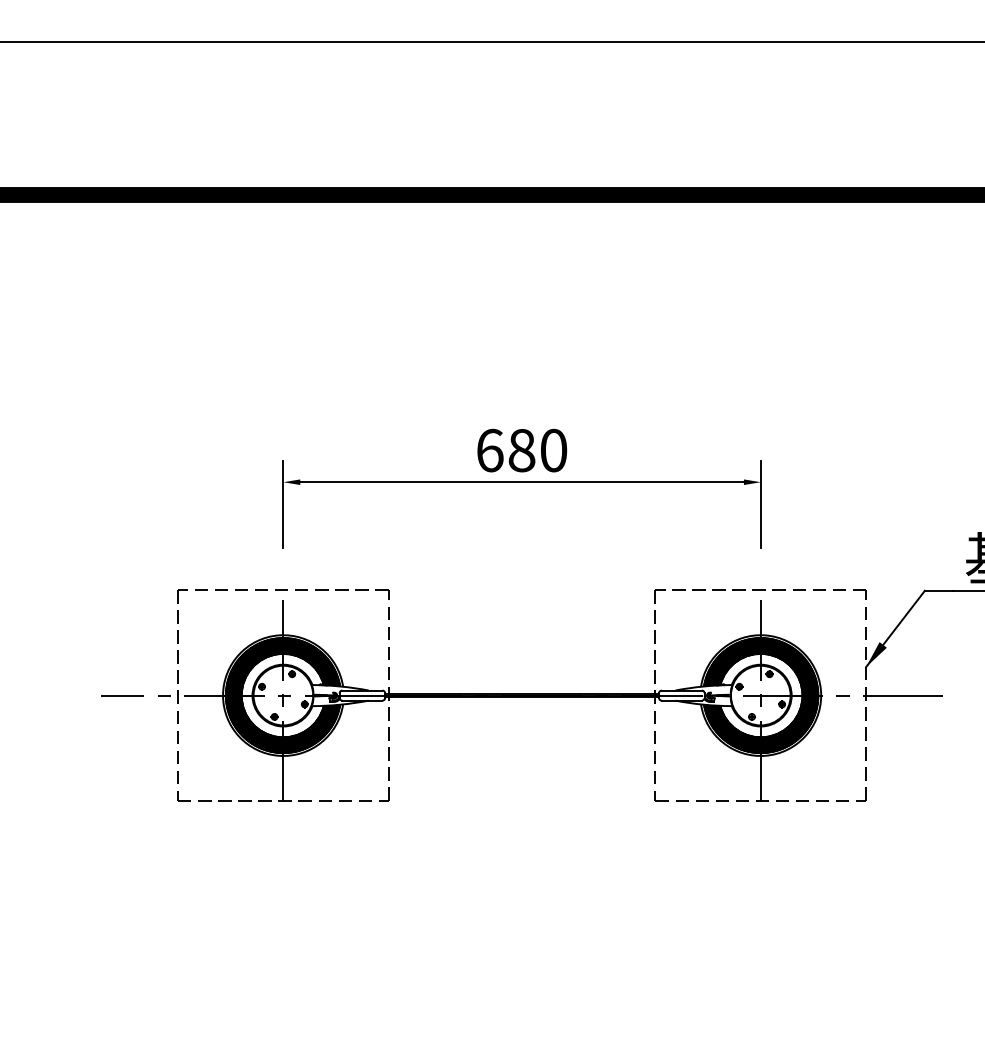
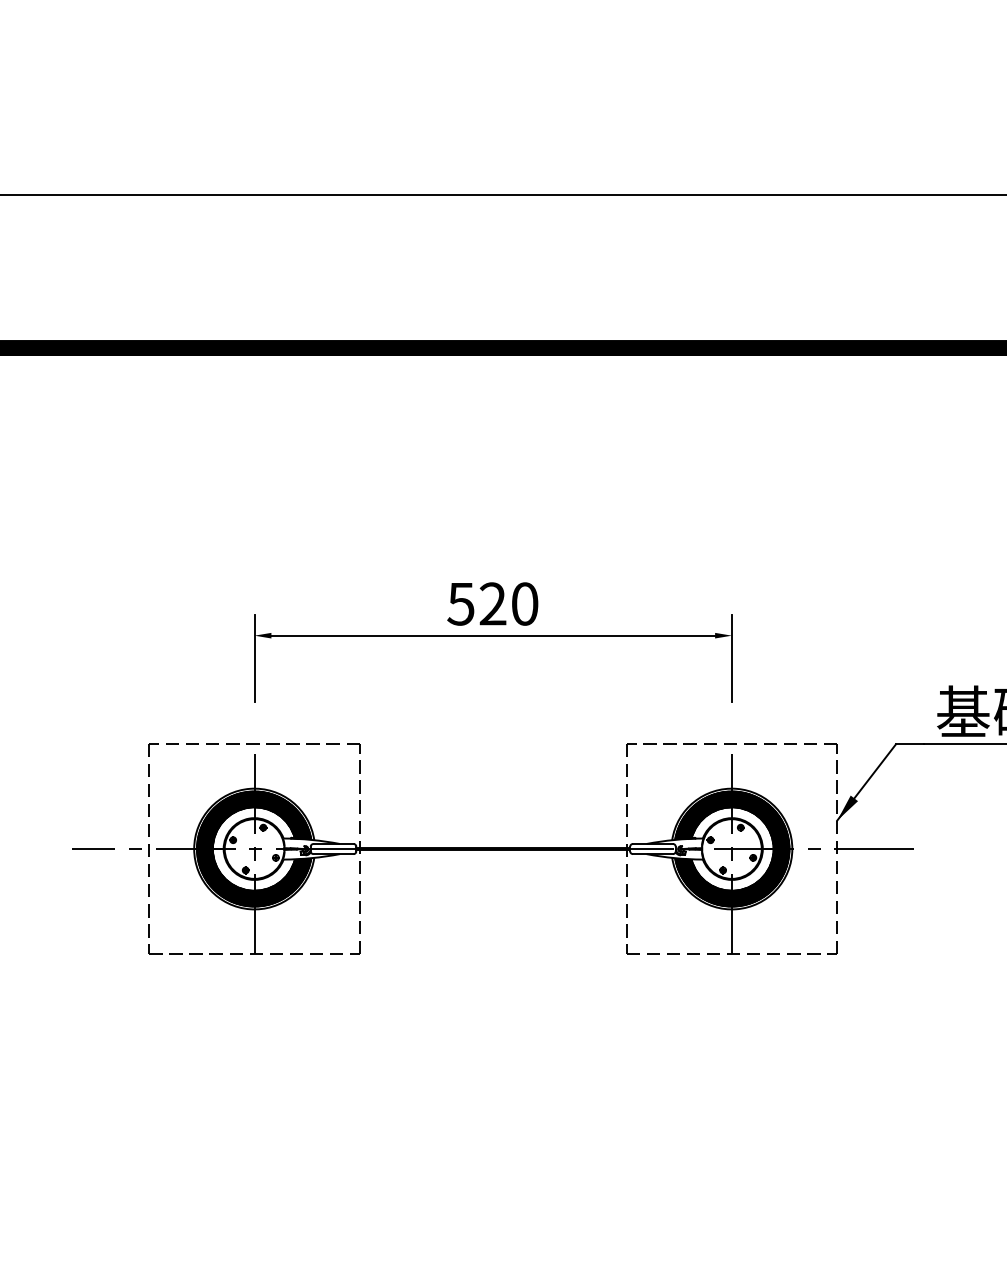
text: (505, 450) -> (476, 603), 680 -> 520

